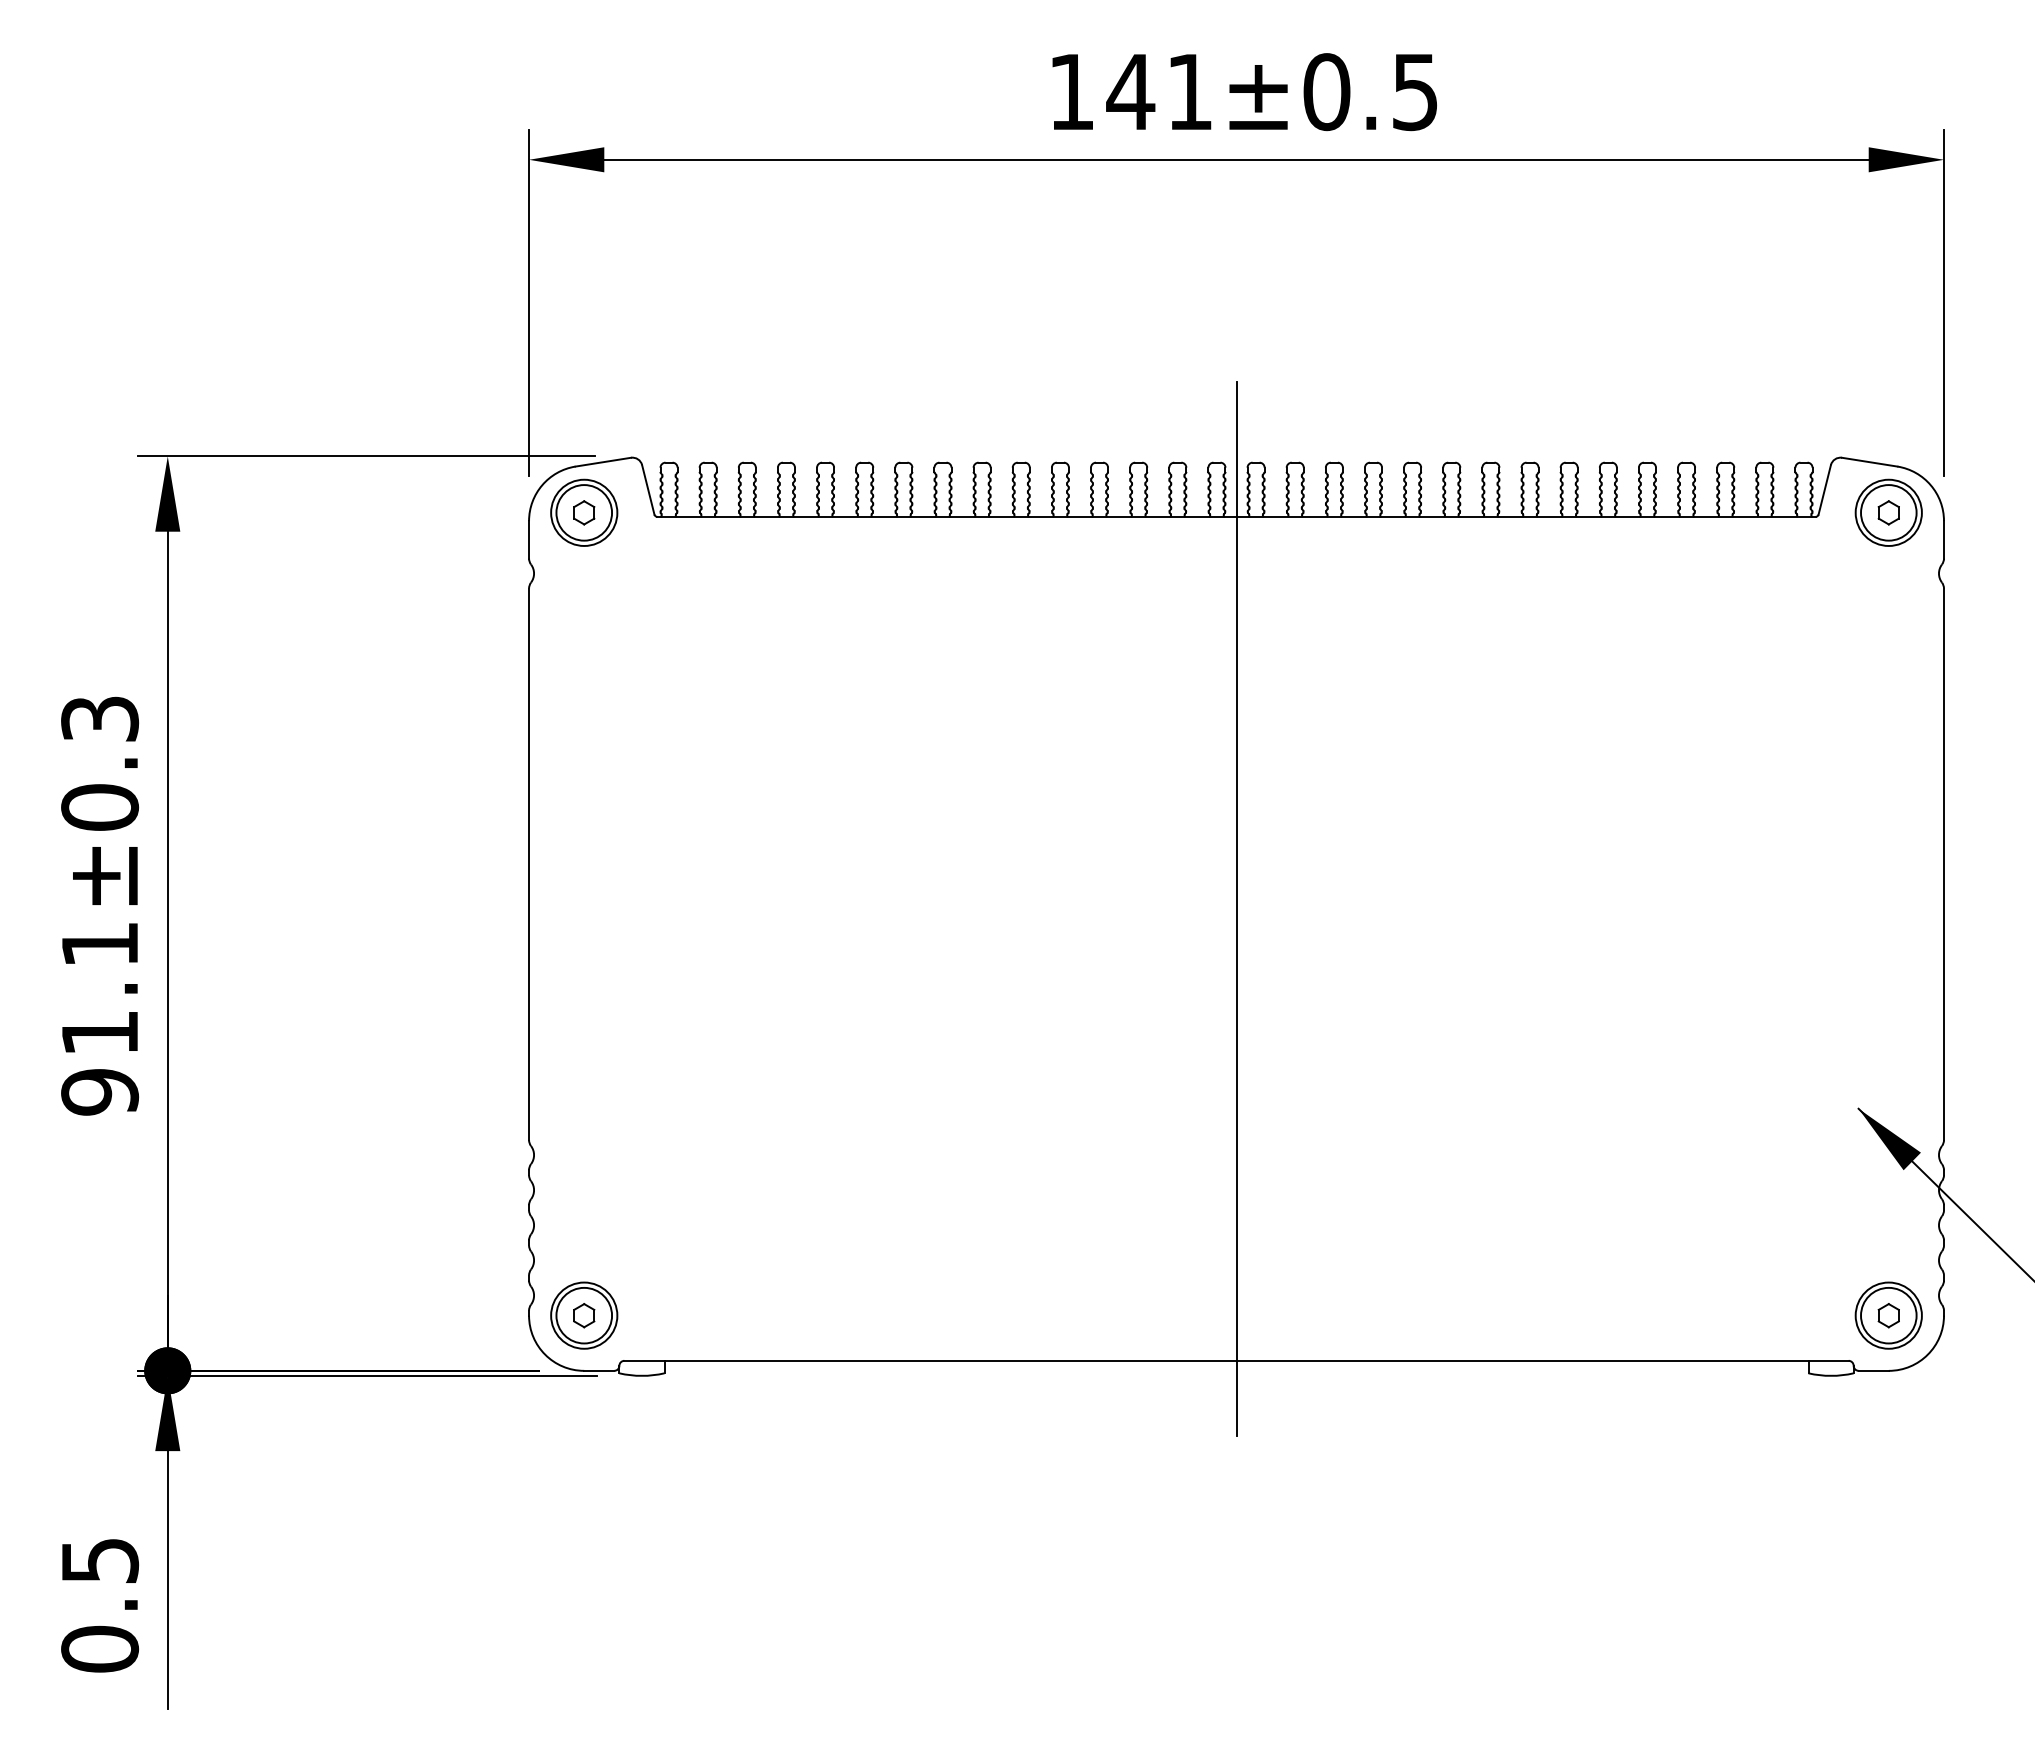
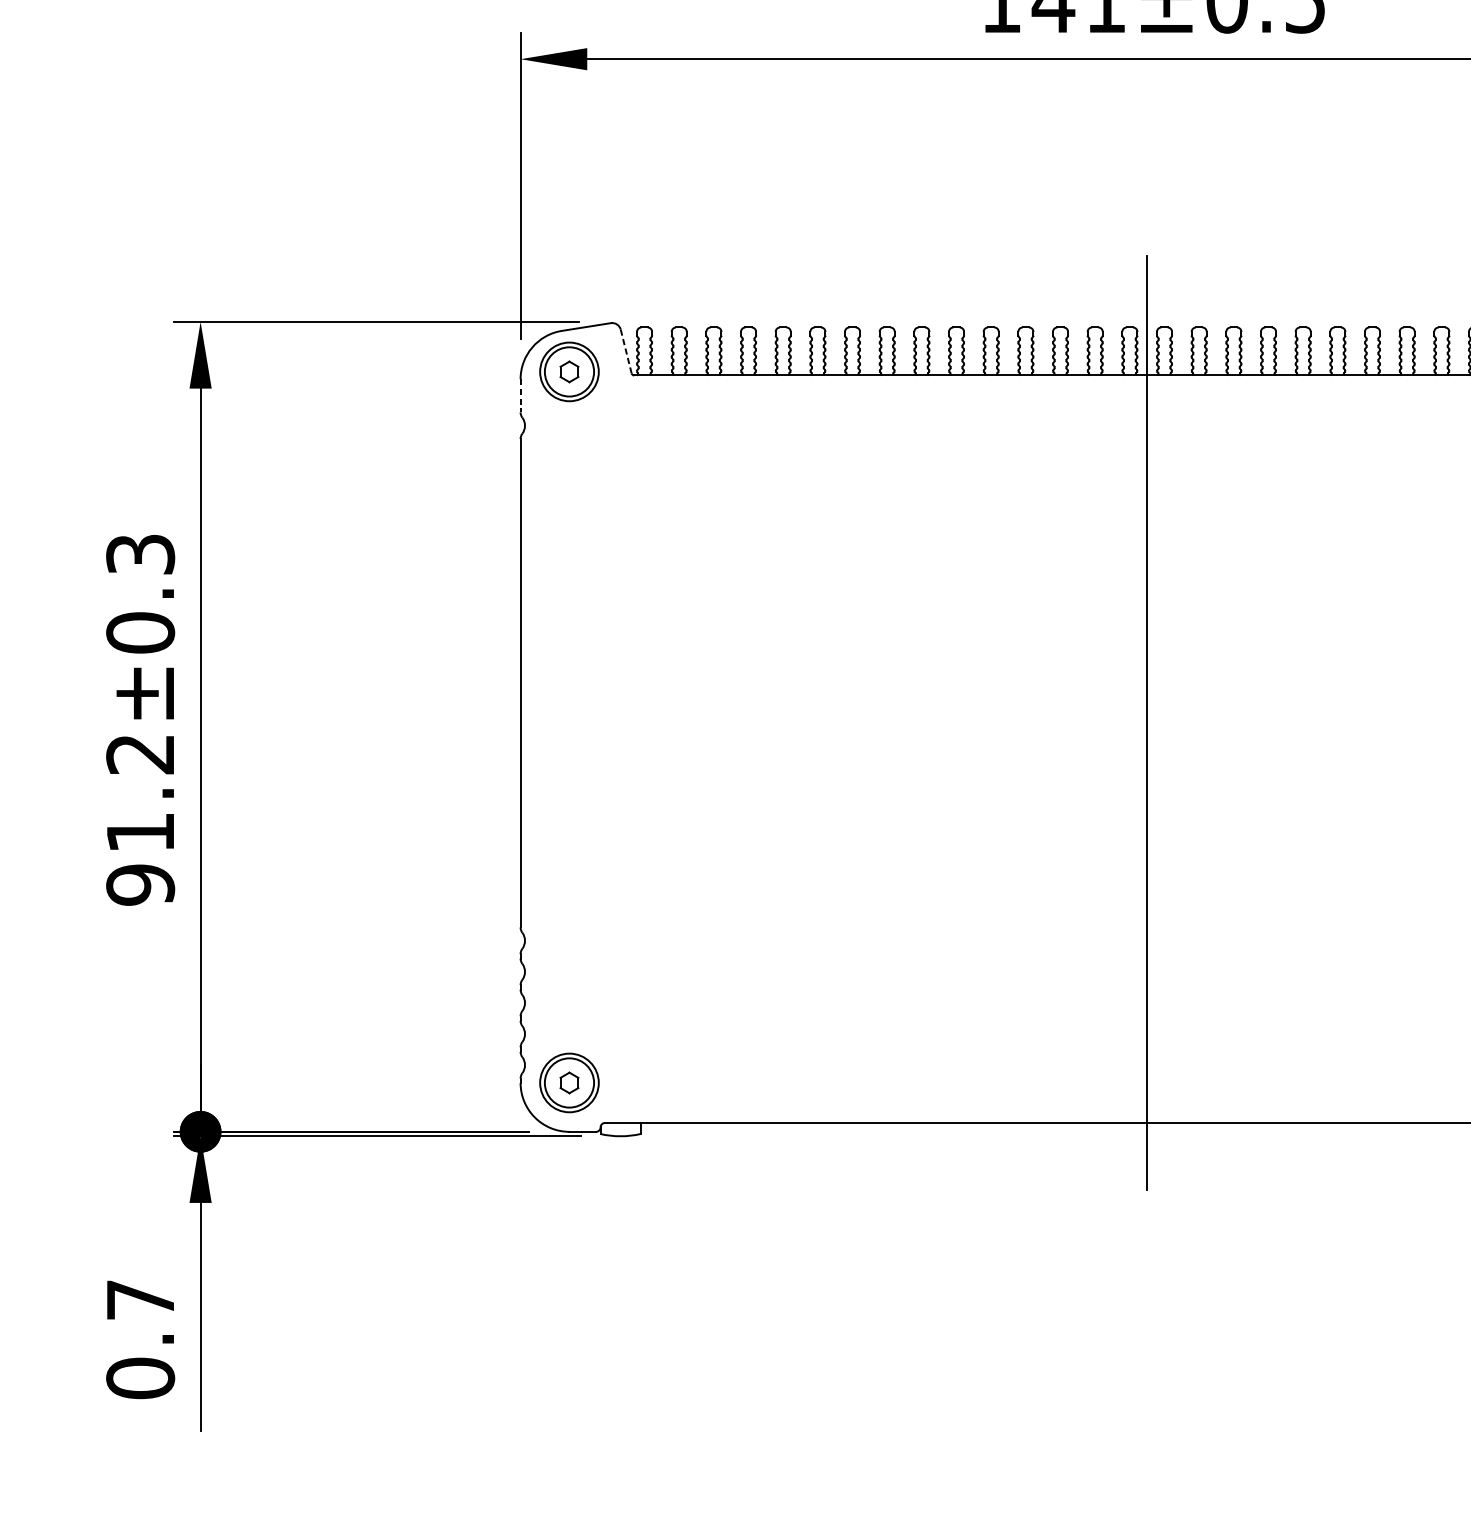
line: (648, 489) -> (626, 351), solid -> dashed
line: (529, 539) -> (520, 395), solid -> dashed
text: (99, 945) -> (140, 755), 91.1±0.3 -> 91.2±0.3
text: (100, 1560) -> (141, 1299), 0.5 -> 0.7

